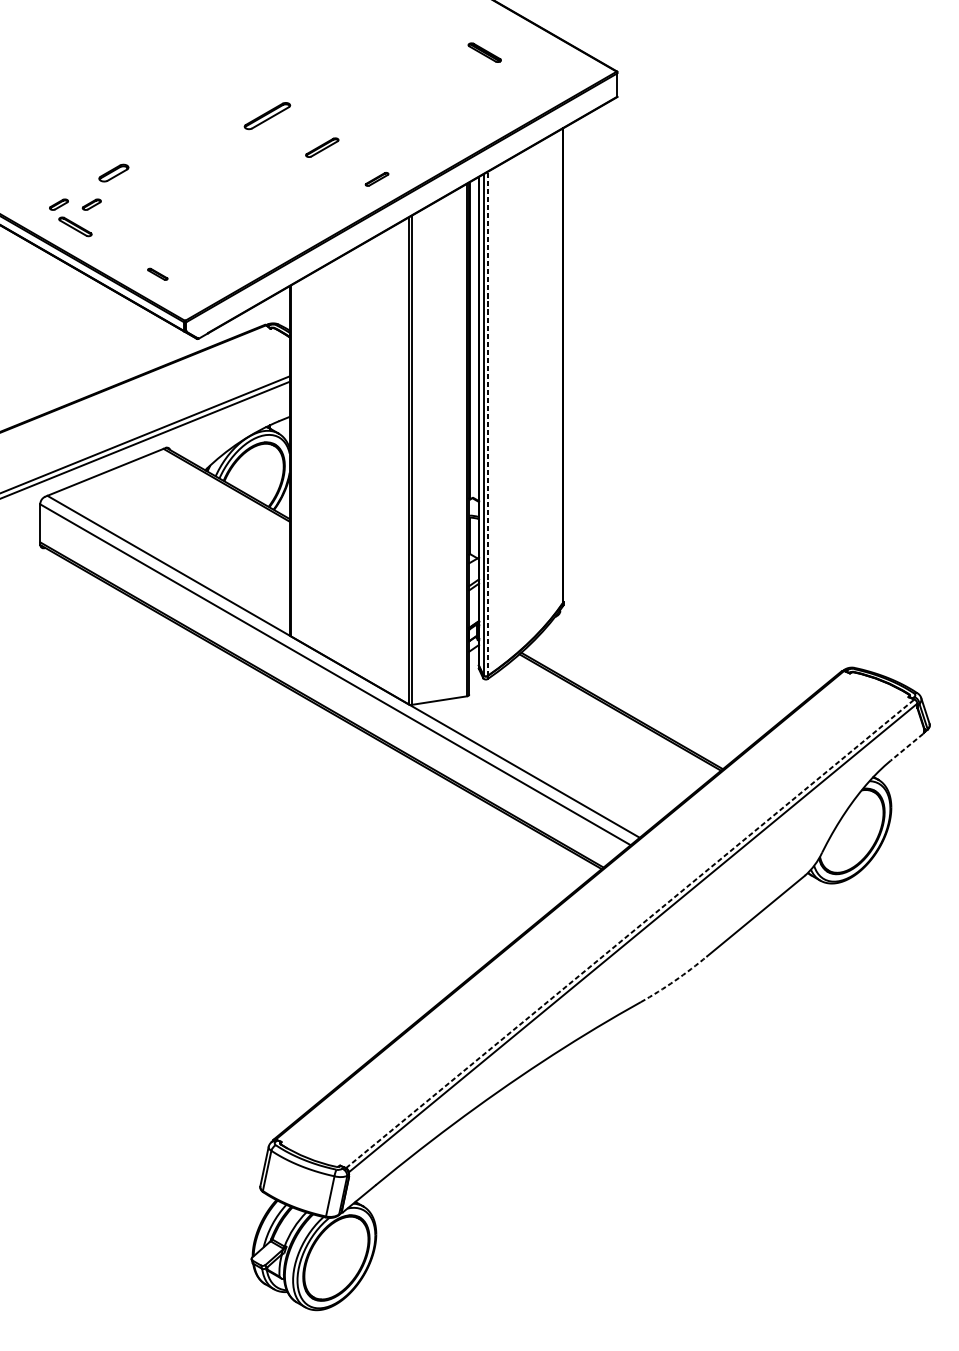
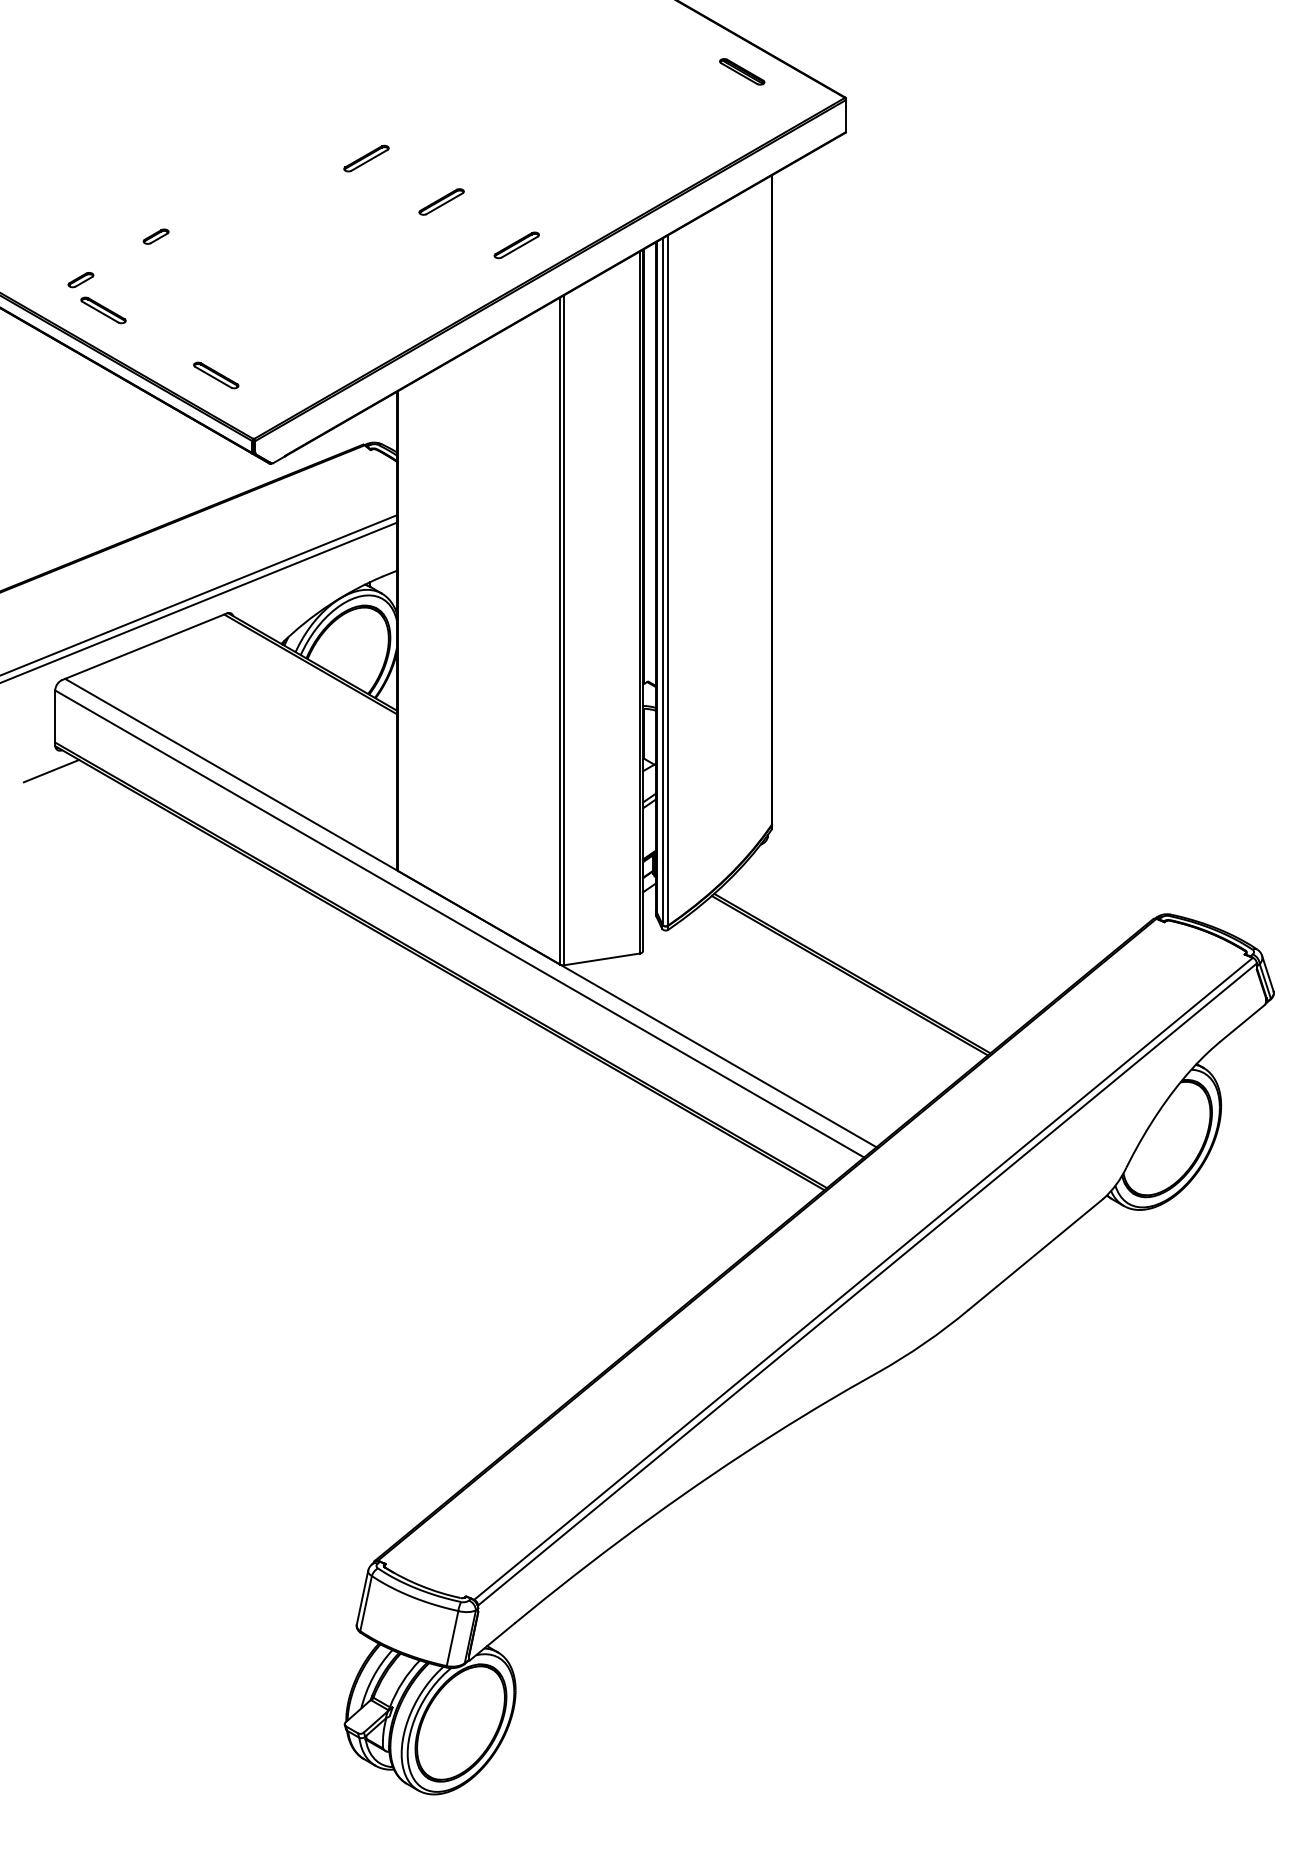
part: (484, 52) -> (742, 71), moved
part: (267, 115) -> (366, 158), size x0.71
part: (113, 172) -> (155, 236), size x0.62
part: (376, 179) -> (516, 245), size x1.43
part: (91, 205) -> (125, 280), removed
part: (157, 274) -> (216, 375), size x1.67
line: (487, 423) -> (668, 579), dashed -> solid
line: (37, 562) -> (51, 770), added
line: (906, 747) -> (1242, 1023), dashed -> solid
line: (630, 933) -> (863, 1278), dashed -> solid
arc: (674, 981) -> (924, 1343), dashed -> solid

